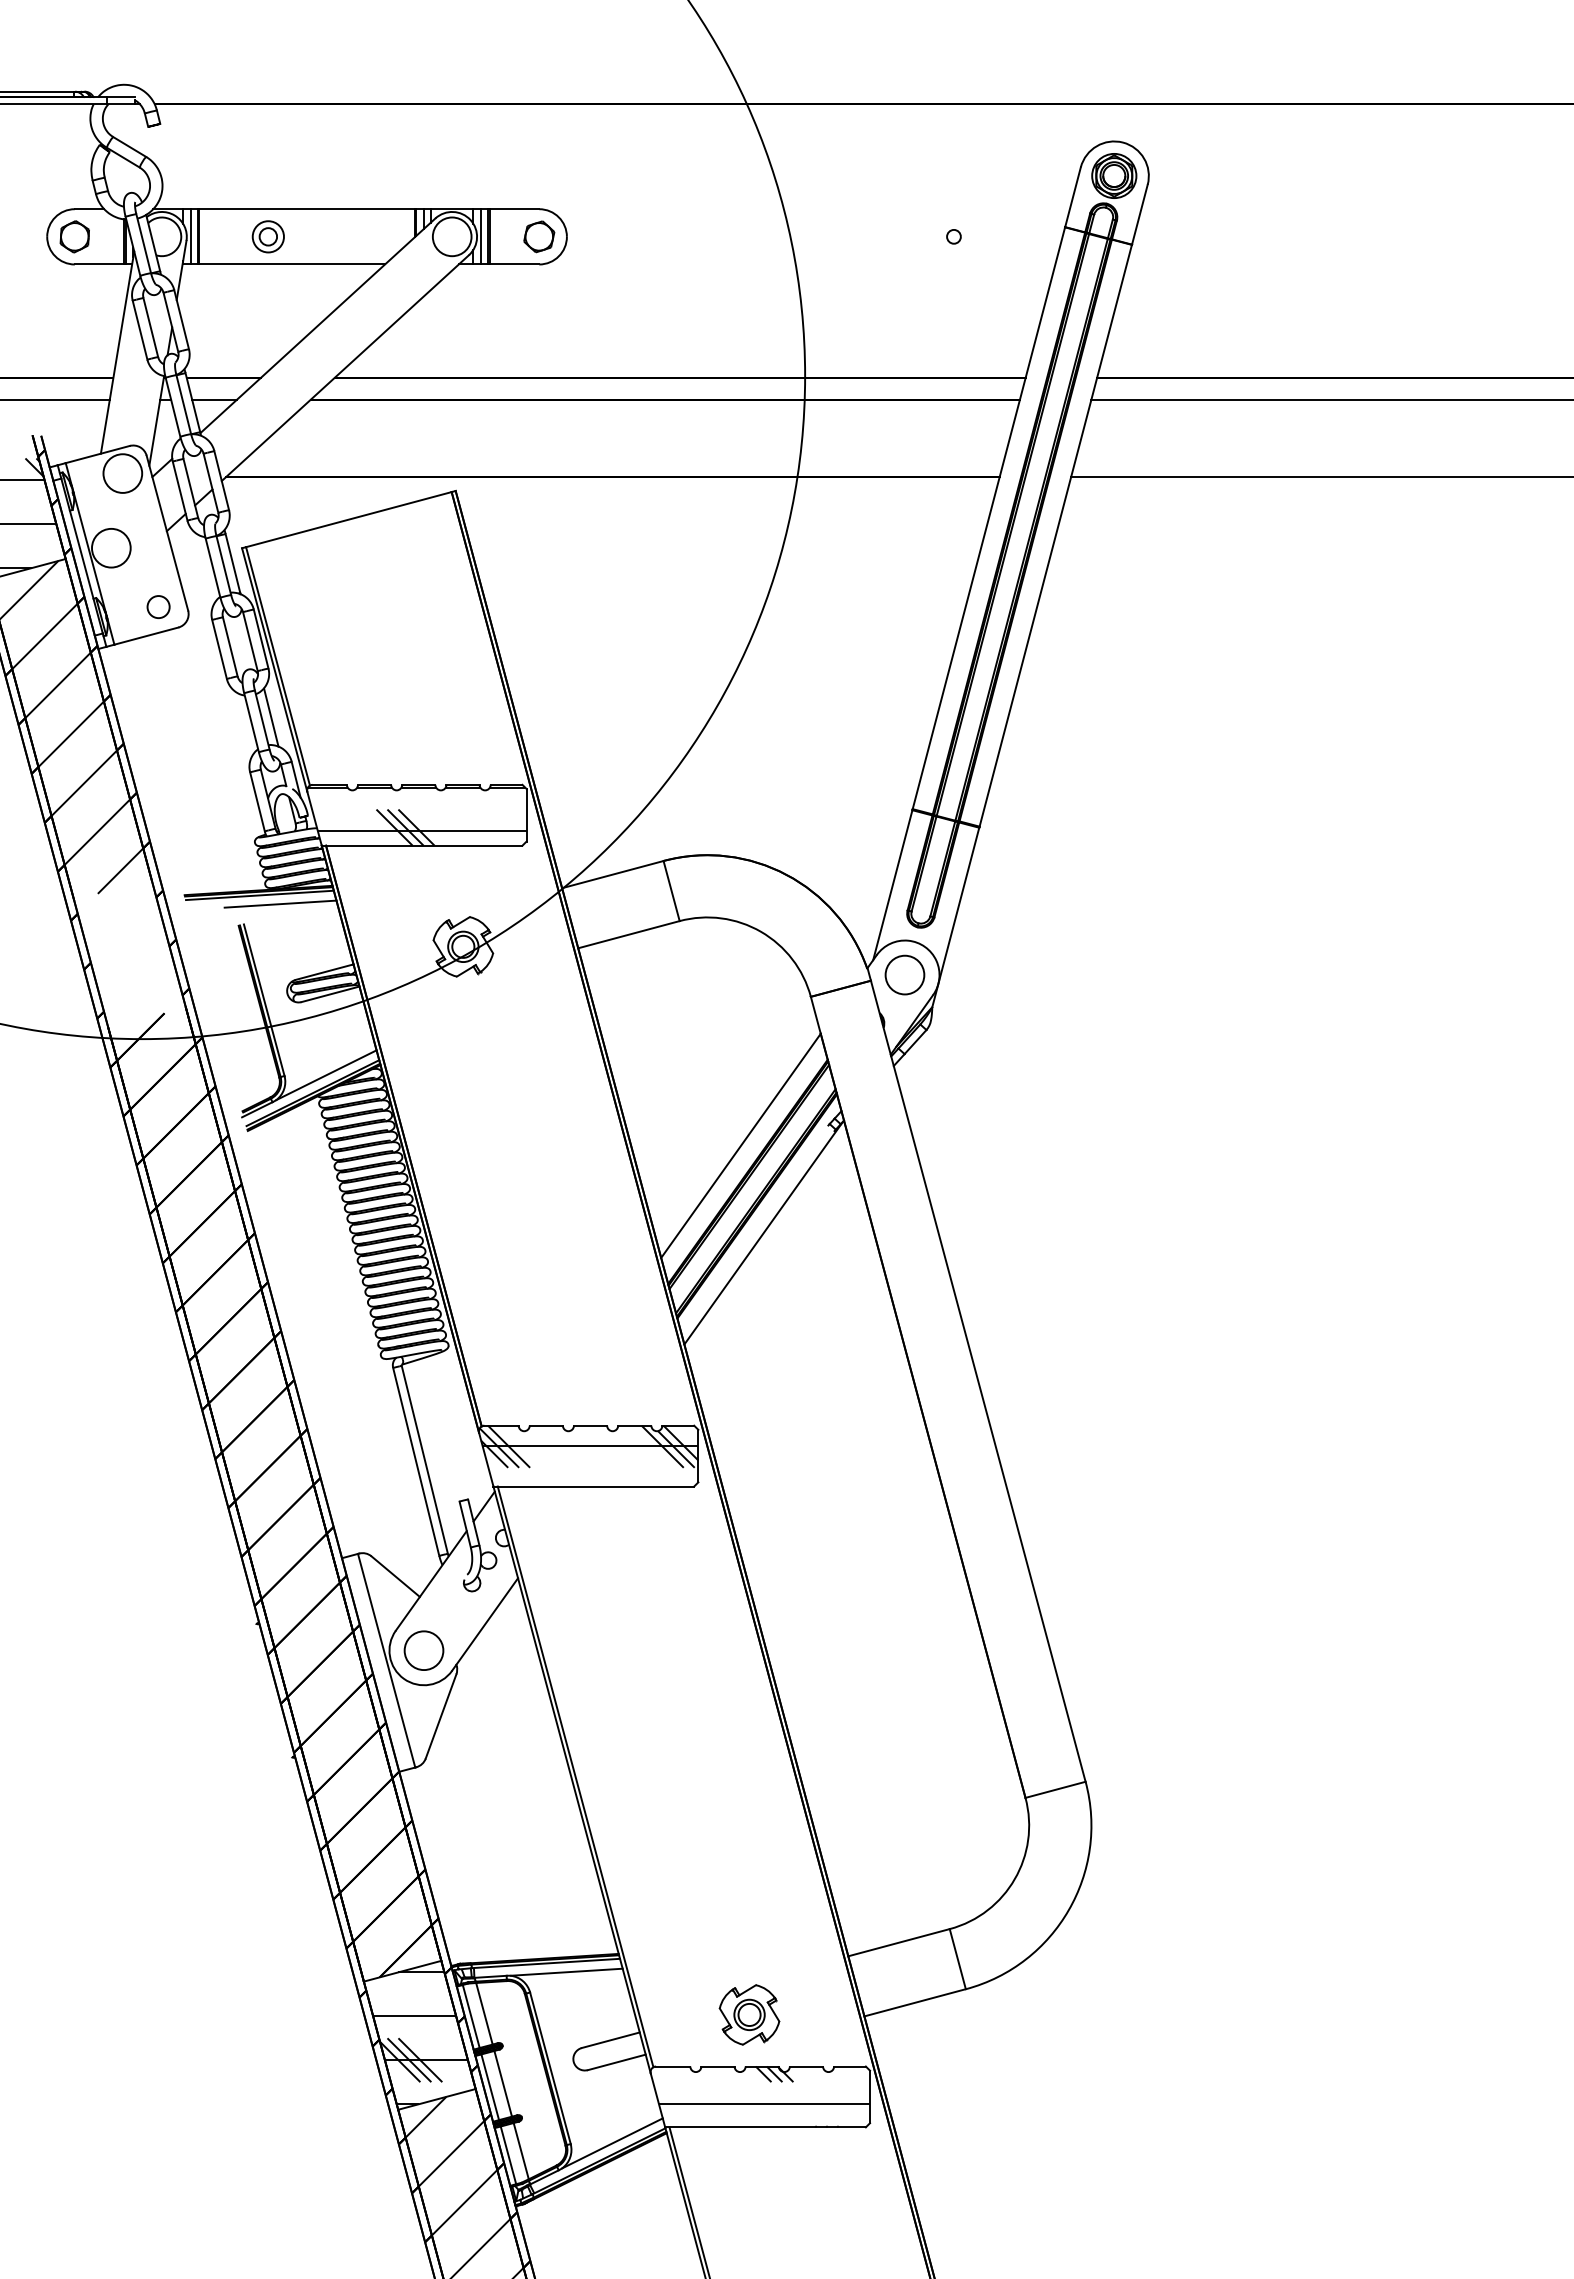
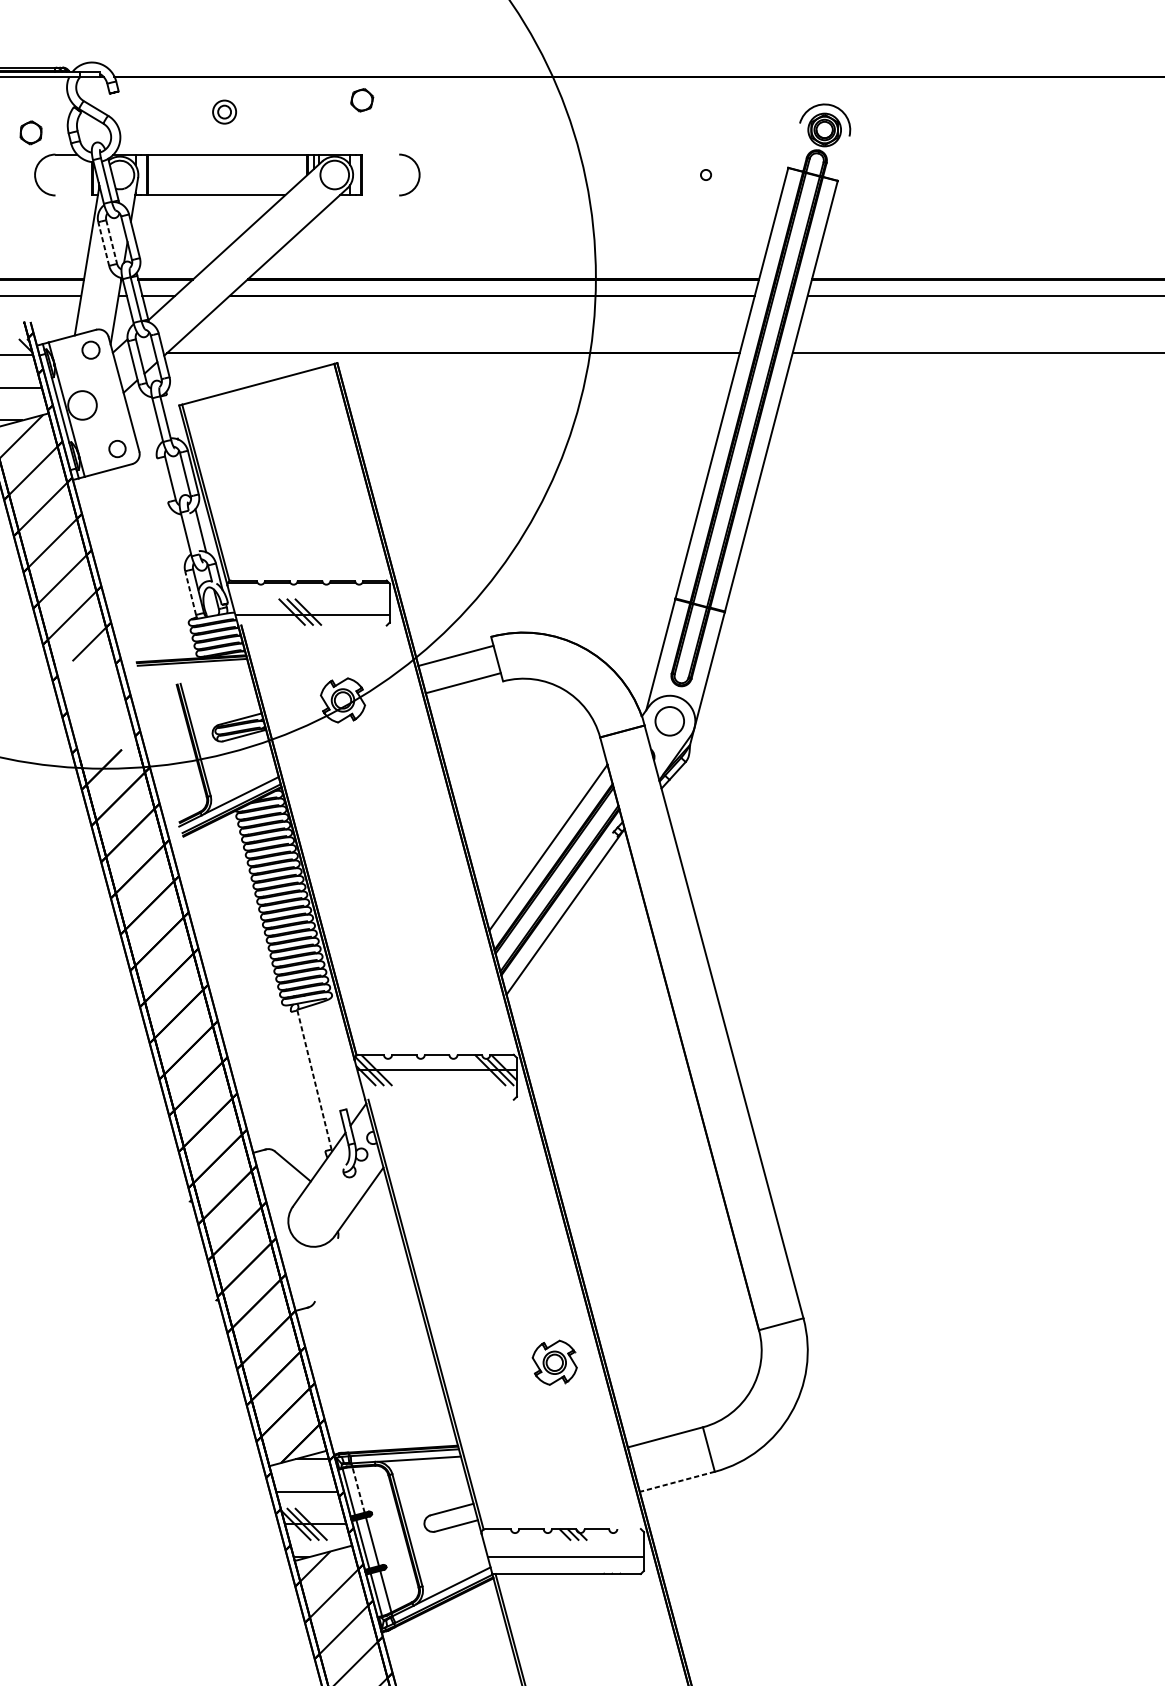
line: (1072, 197) -> (793, 145), removed
line: (514, 209) -> (380, 154), removed
line: (1139, 214) -> (843, 158), removed
part: (74, 236) -> (30, 132), moved
line: (190, 236) -> (141, 174), removed
part: (267, 236) -> (223, 111), moved
line: (480, 236) -> (355, 174), removed
part: (539, 236) -> (362, 100), moved
line: (99, 264) -> (73, 195), removed
line: (514, 264) -> (380, 195), removed
line: (150, 328) -> (111, 242), solid -> dashed
line: (139, 329) -> (103, 243), solid -> dashed
circle: (122, 473) -> (90, 350), size x0.6
line: (232, 563) -> (172, 416), removed
line: (219, 649) -> (162, 480), removed
line: (261, 719) -> (193, 532), removed
line: (257, 801) -> (190, 592), solid -> dashed
line: (421, 845) -> (312, 625), removed
line: (612, 874) -> (462, 683), moved
line: (280, 903) -> (207, 668), removed
line: (628, 934) -> (455, 655), moved
line: (424, 1459) -> (314, 1079), solid -> dashed
line: (416, 1461) -> (308, 1081), removed
line: (593, 1486) -> (439, 1099), removed
circle: (423, 1650) -> (313, 1221), removed
line: (386, 1660) -> (286, 1228), removed
line: (440, 1716) -> (326, 1269), removed
line: (915, 2002) -> (677, 1481), solid -> dashed
line: (484, 2013) -> (358, 1489), solid -> dashed
part: (749, 2014) -> (554, 1362), moved
line: (849, 2066) -> (628, 1528), removed

